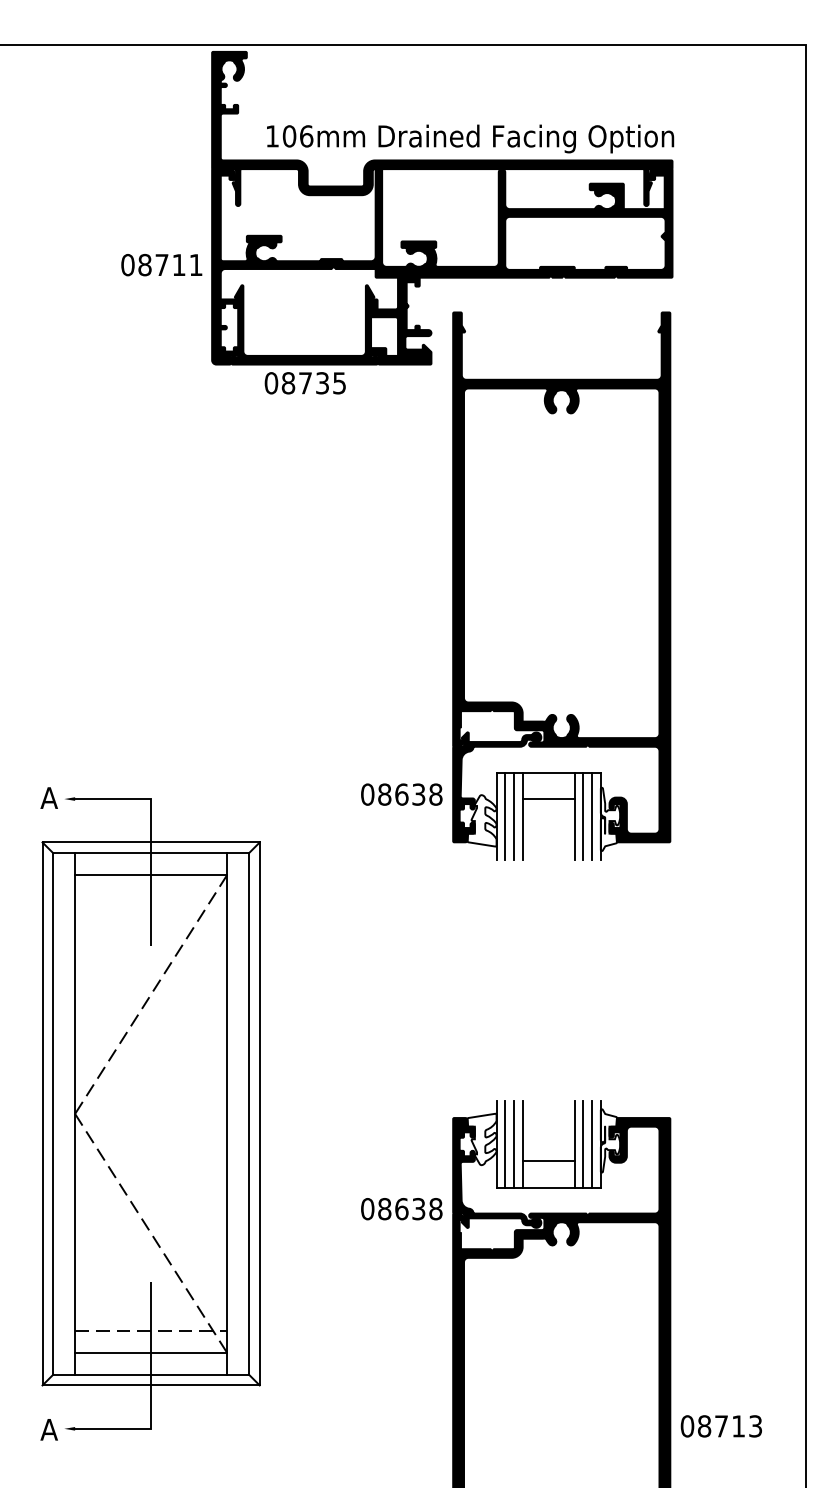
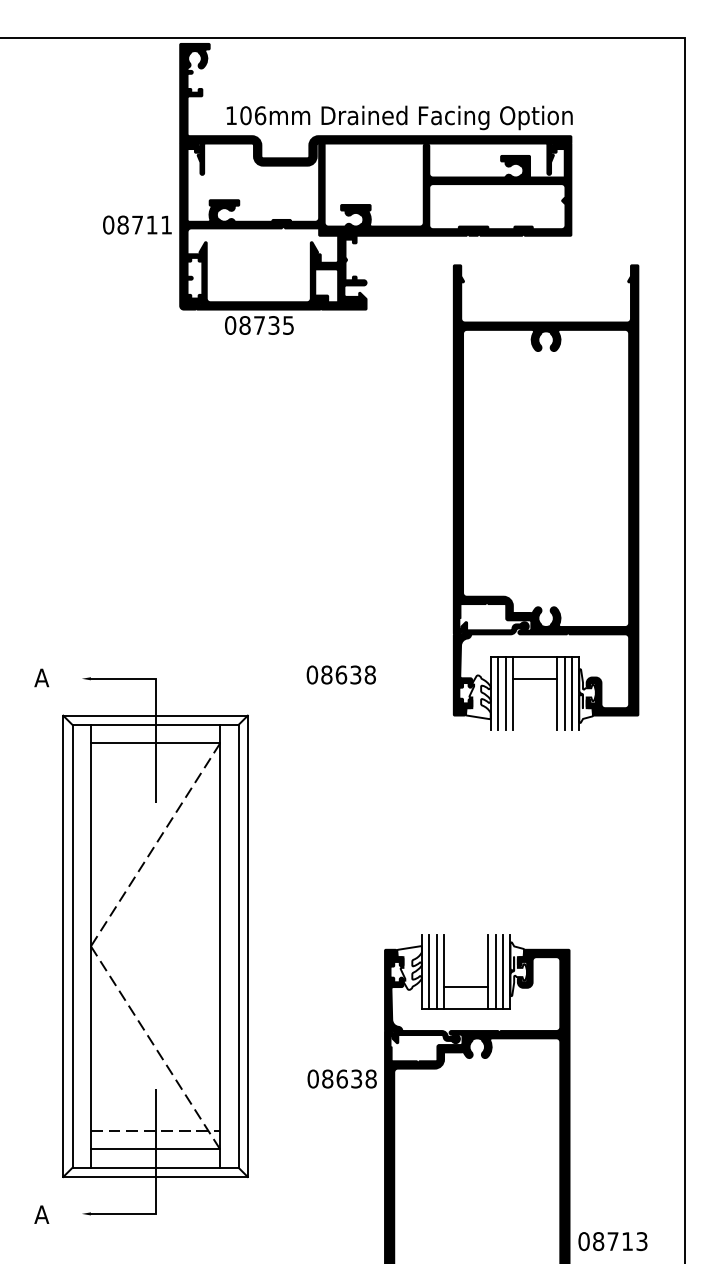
part: (561, 585) -> (545, 497), moved
part: (150, 1113) -> (155, 945), moved
text: (401, 1209) -> (341, 1079), moved
text: (720, 1426) -> (612, 1241), moved

